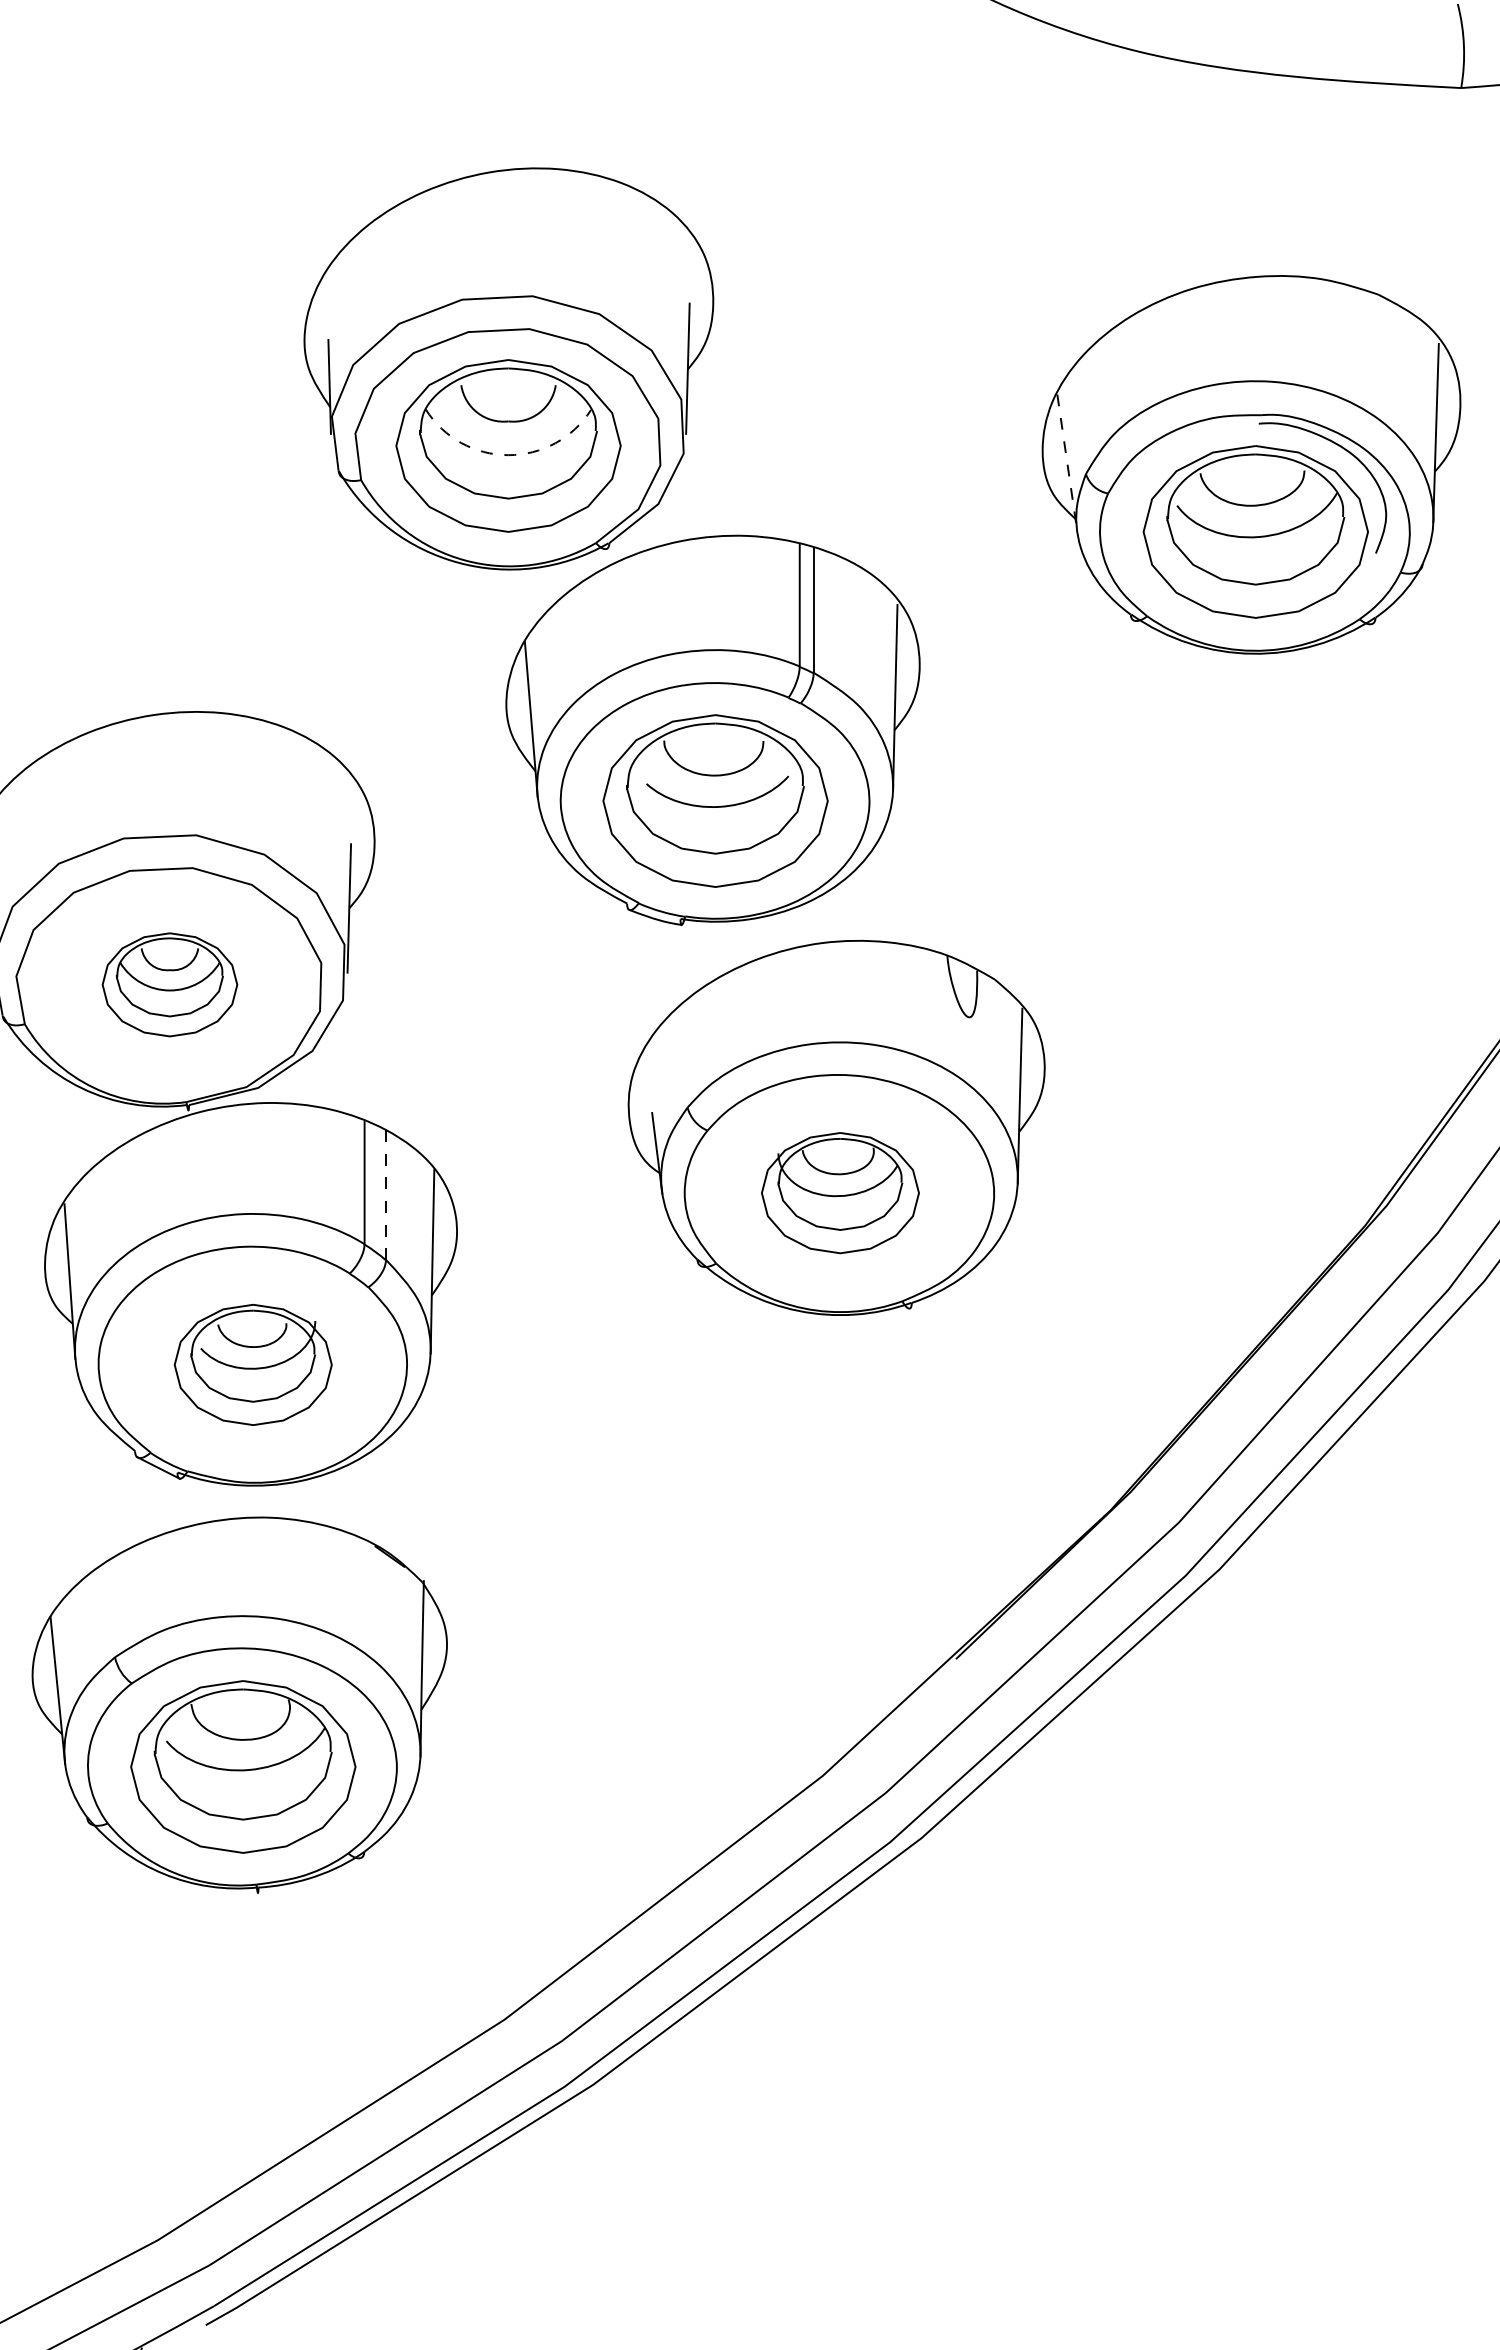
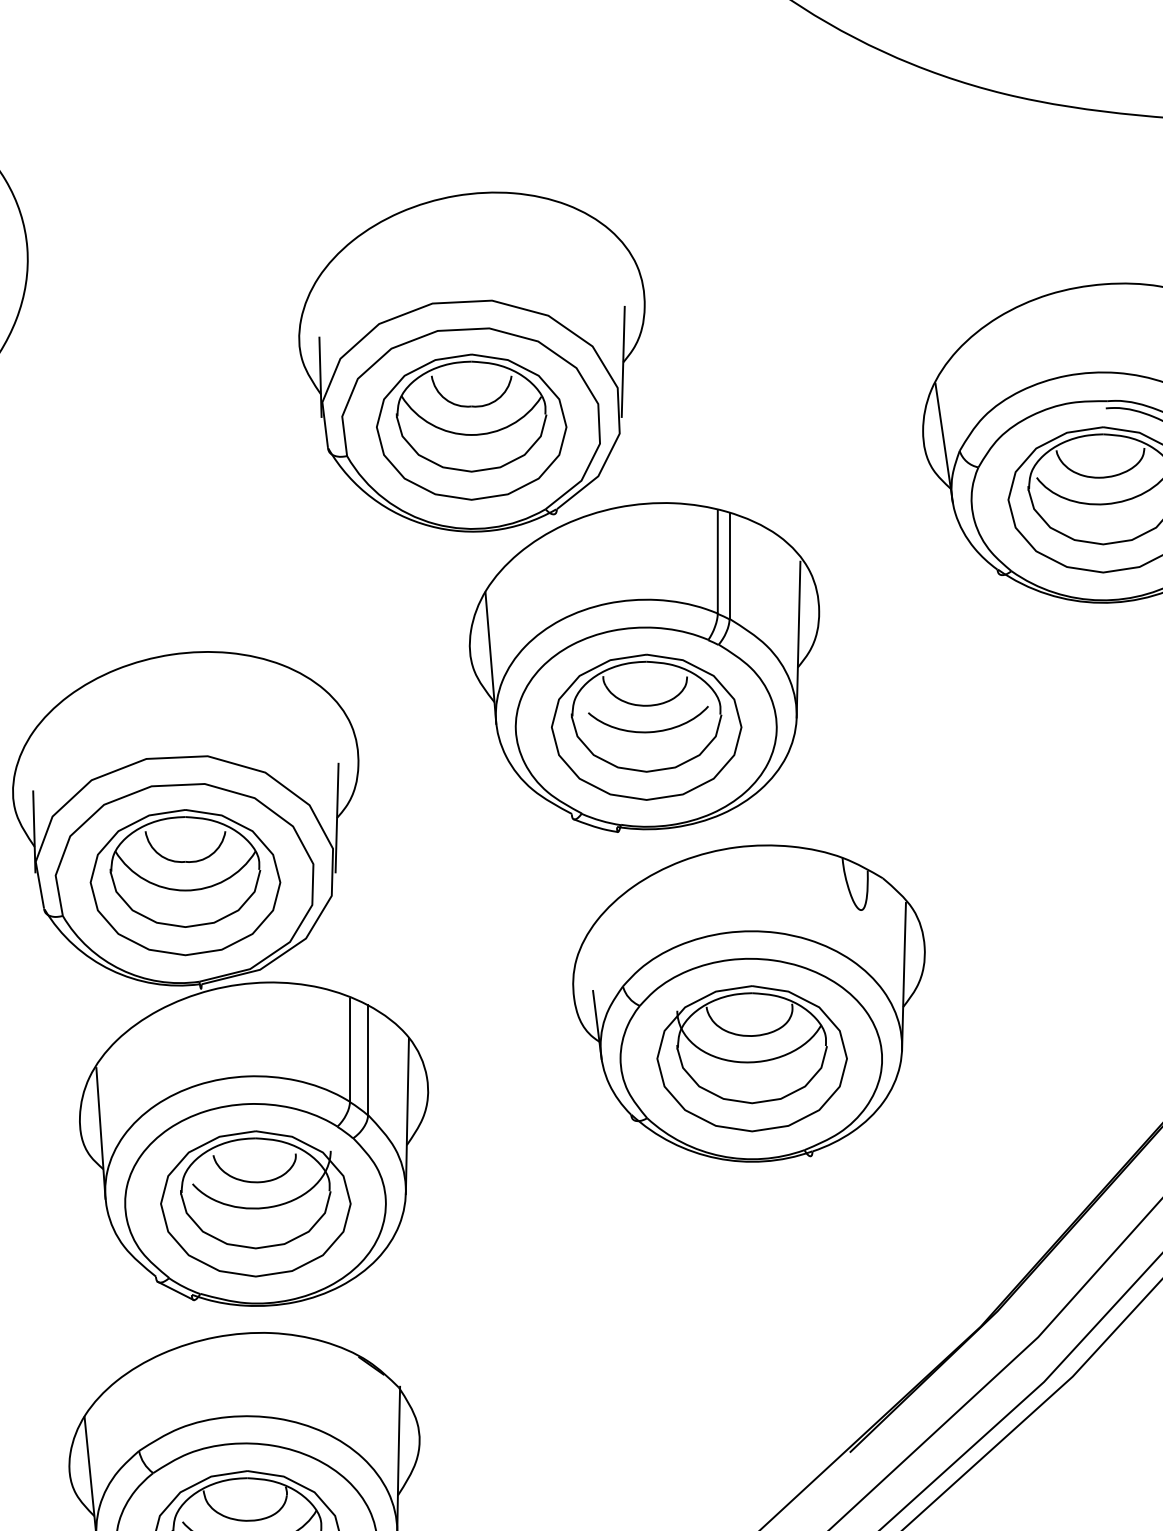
arc: (508, 455) -> (471, 435), dashed -> solid
line: (1067, 464) -> (944, 442), dashed -> solid
part: (169, 984) -> (185, 882), size x1.67
part: (840, 1192) -> (752, 1058), size x1.43
line: (386, 1195) -> (368, 1060), dashed -> solid
part: (253, 1364) -> (256, 1203), size x1.43

